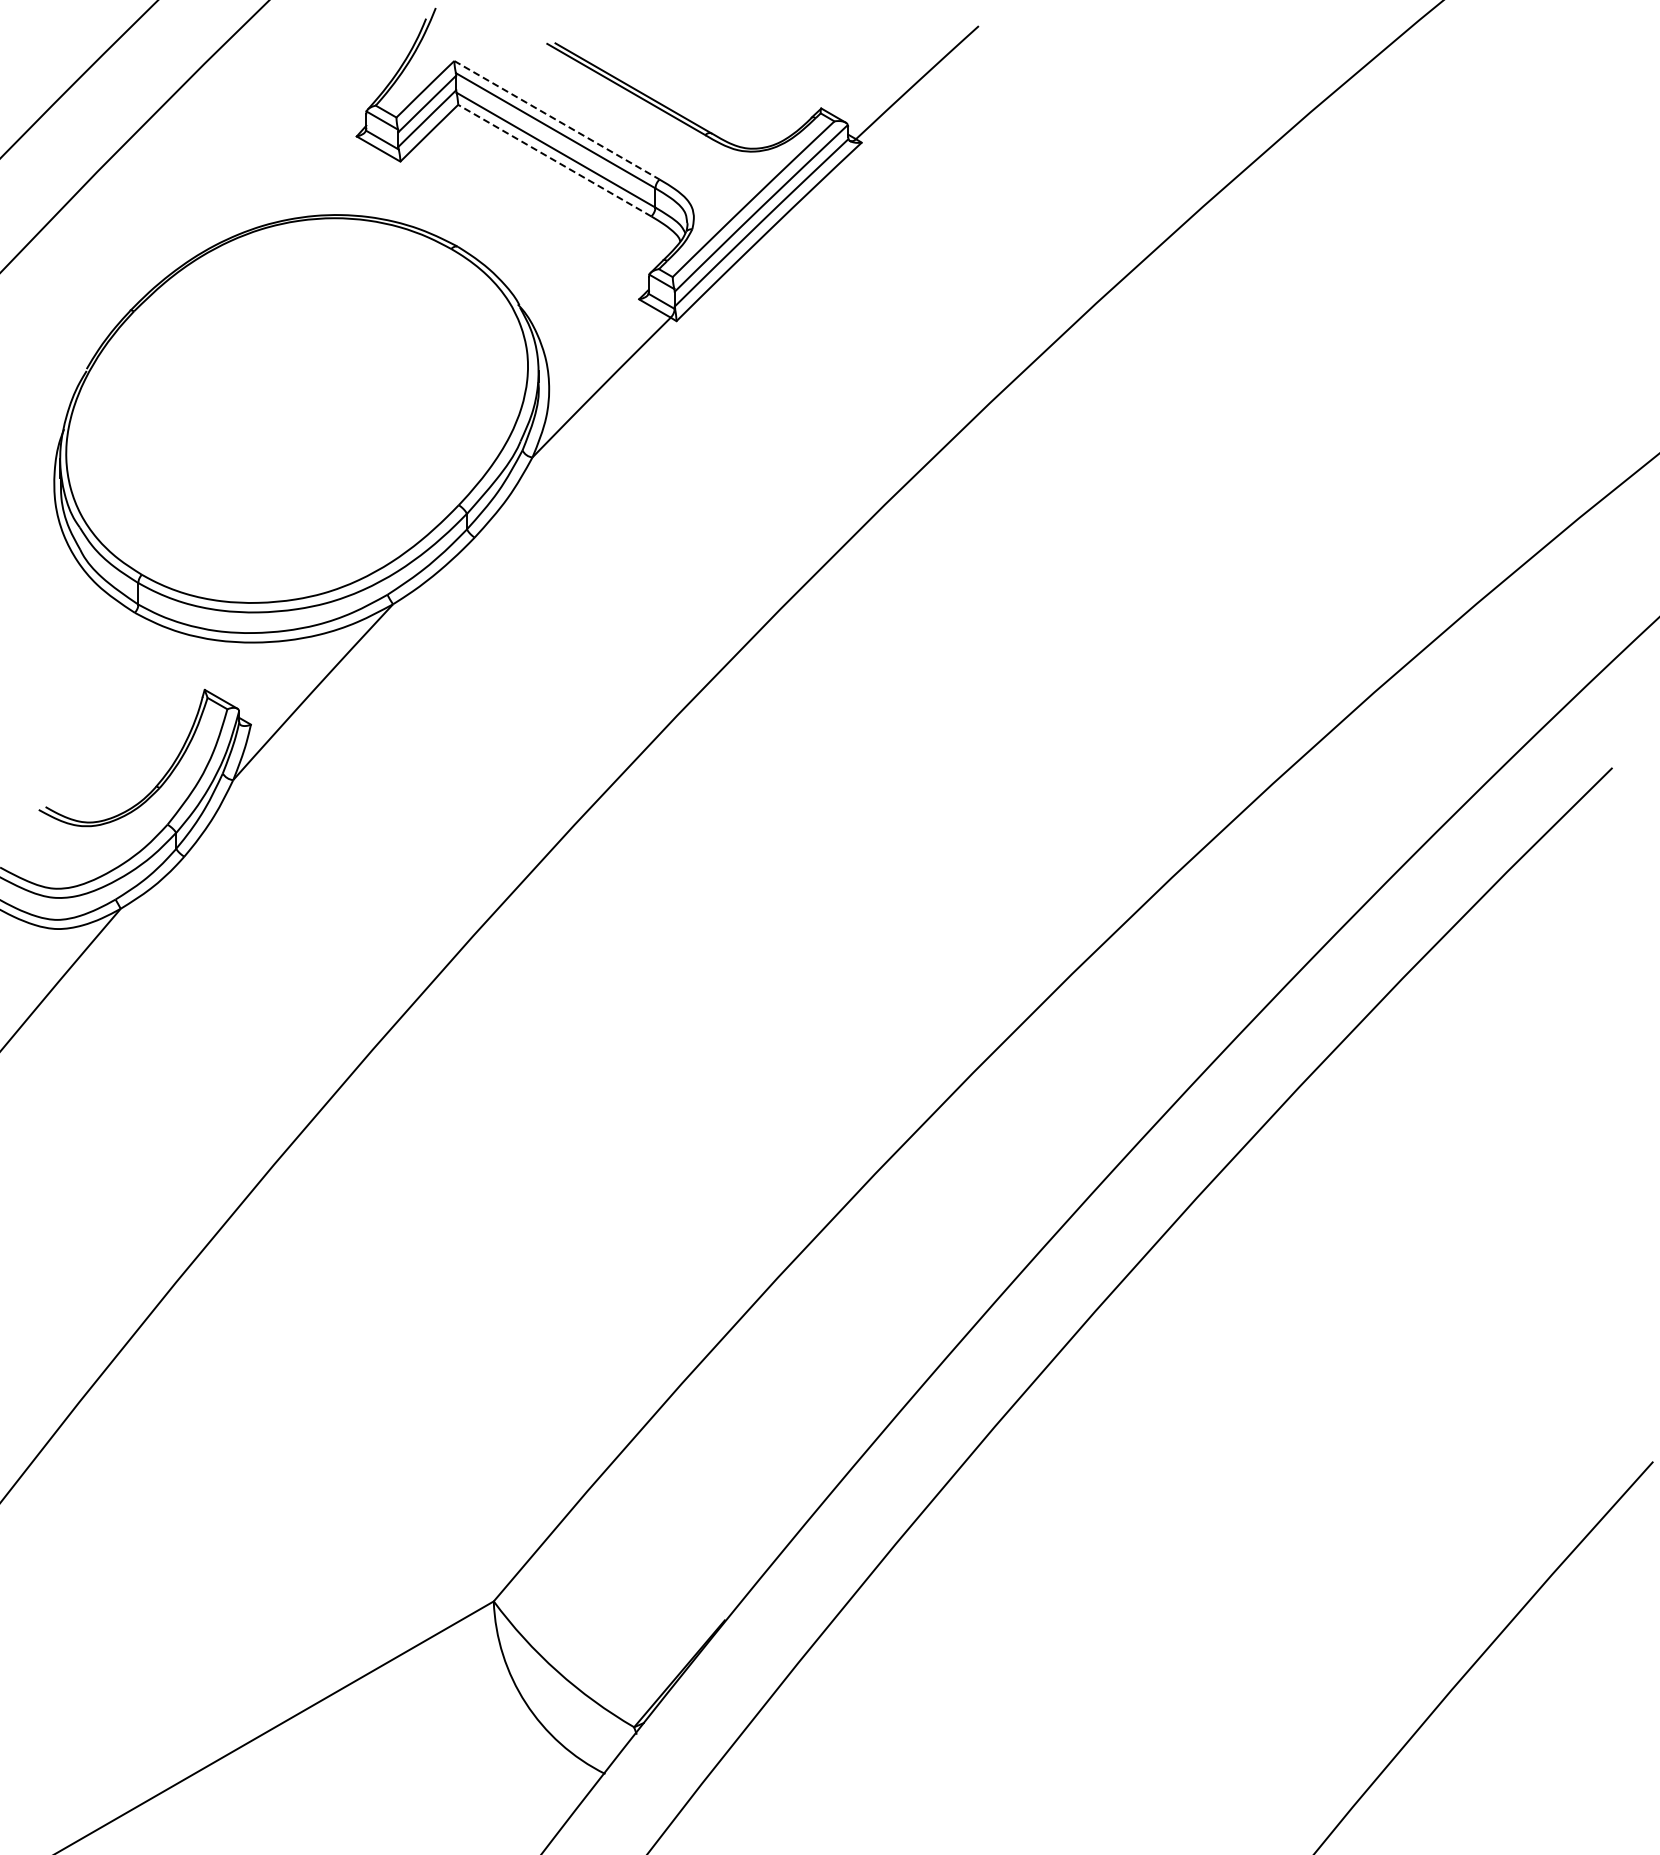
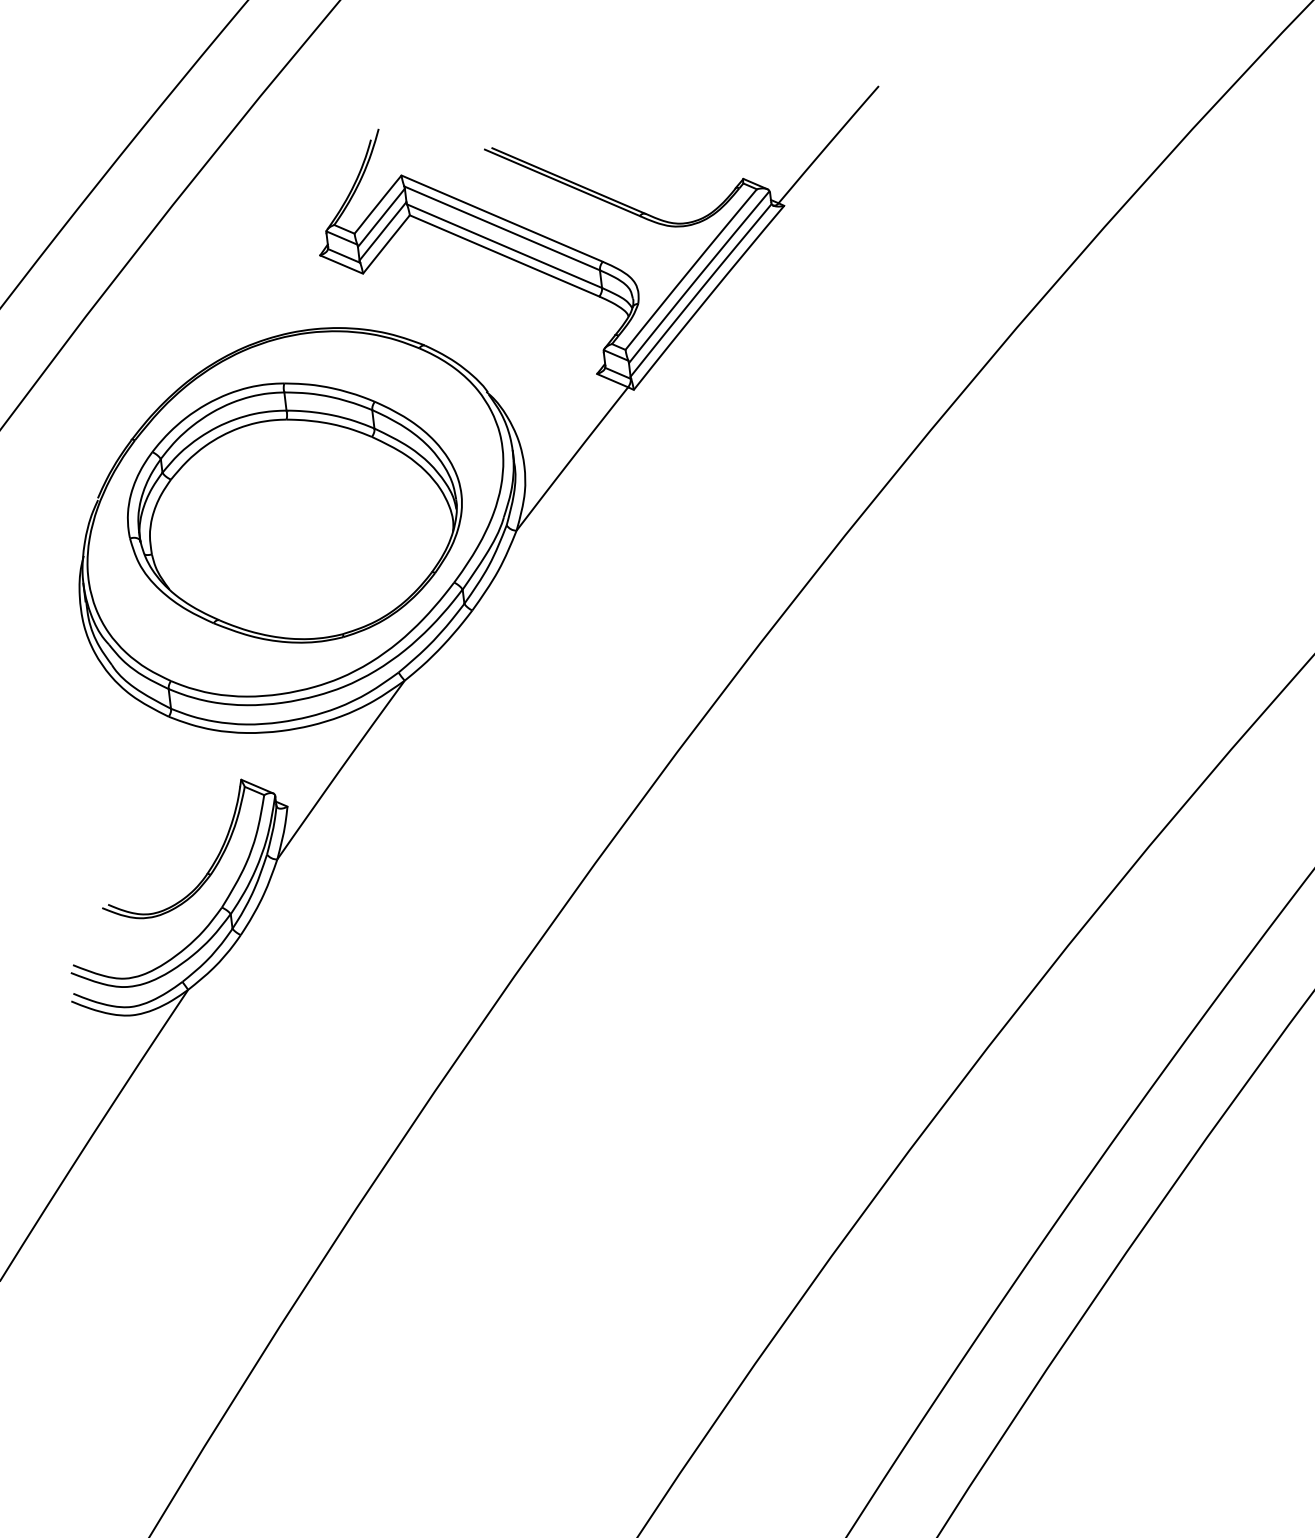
line: (557, 120) -> (502, 218), dashed -> solid
line: (554, 160) -> (504, 255), dashed -> solid
part: (296, 409) -> (294, 512), added

